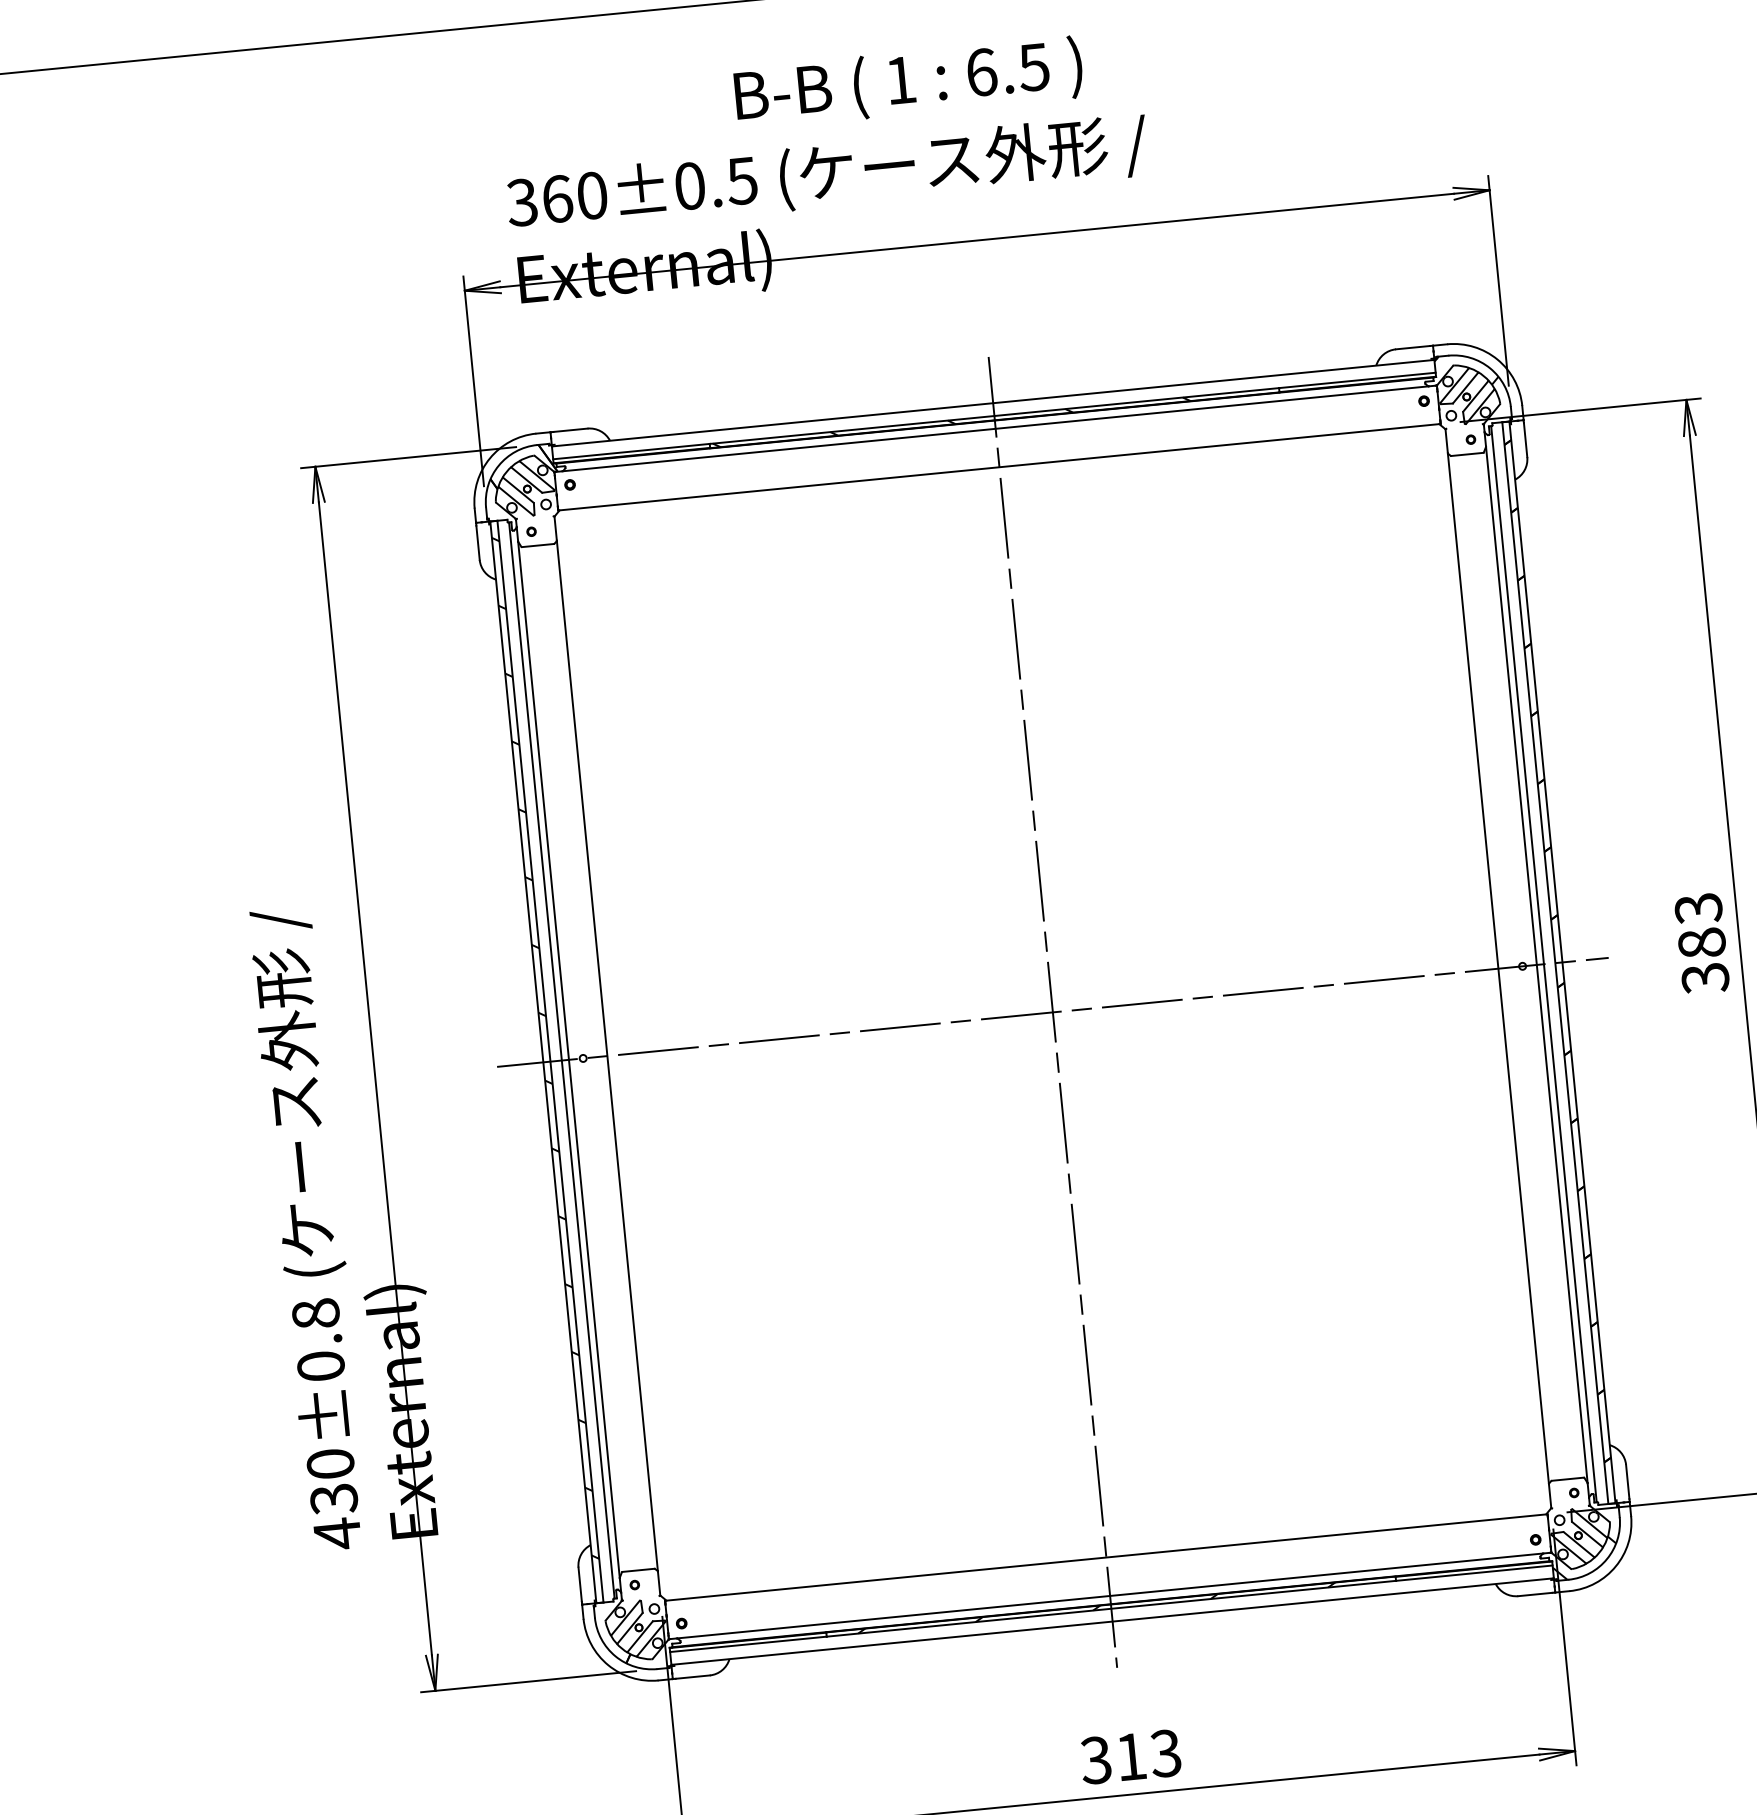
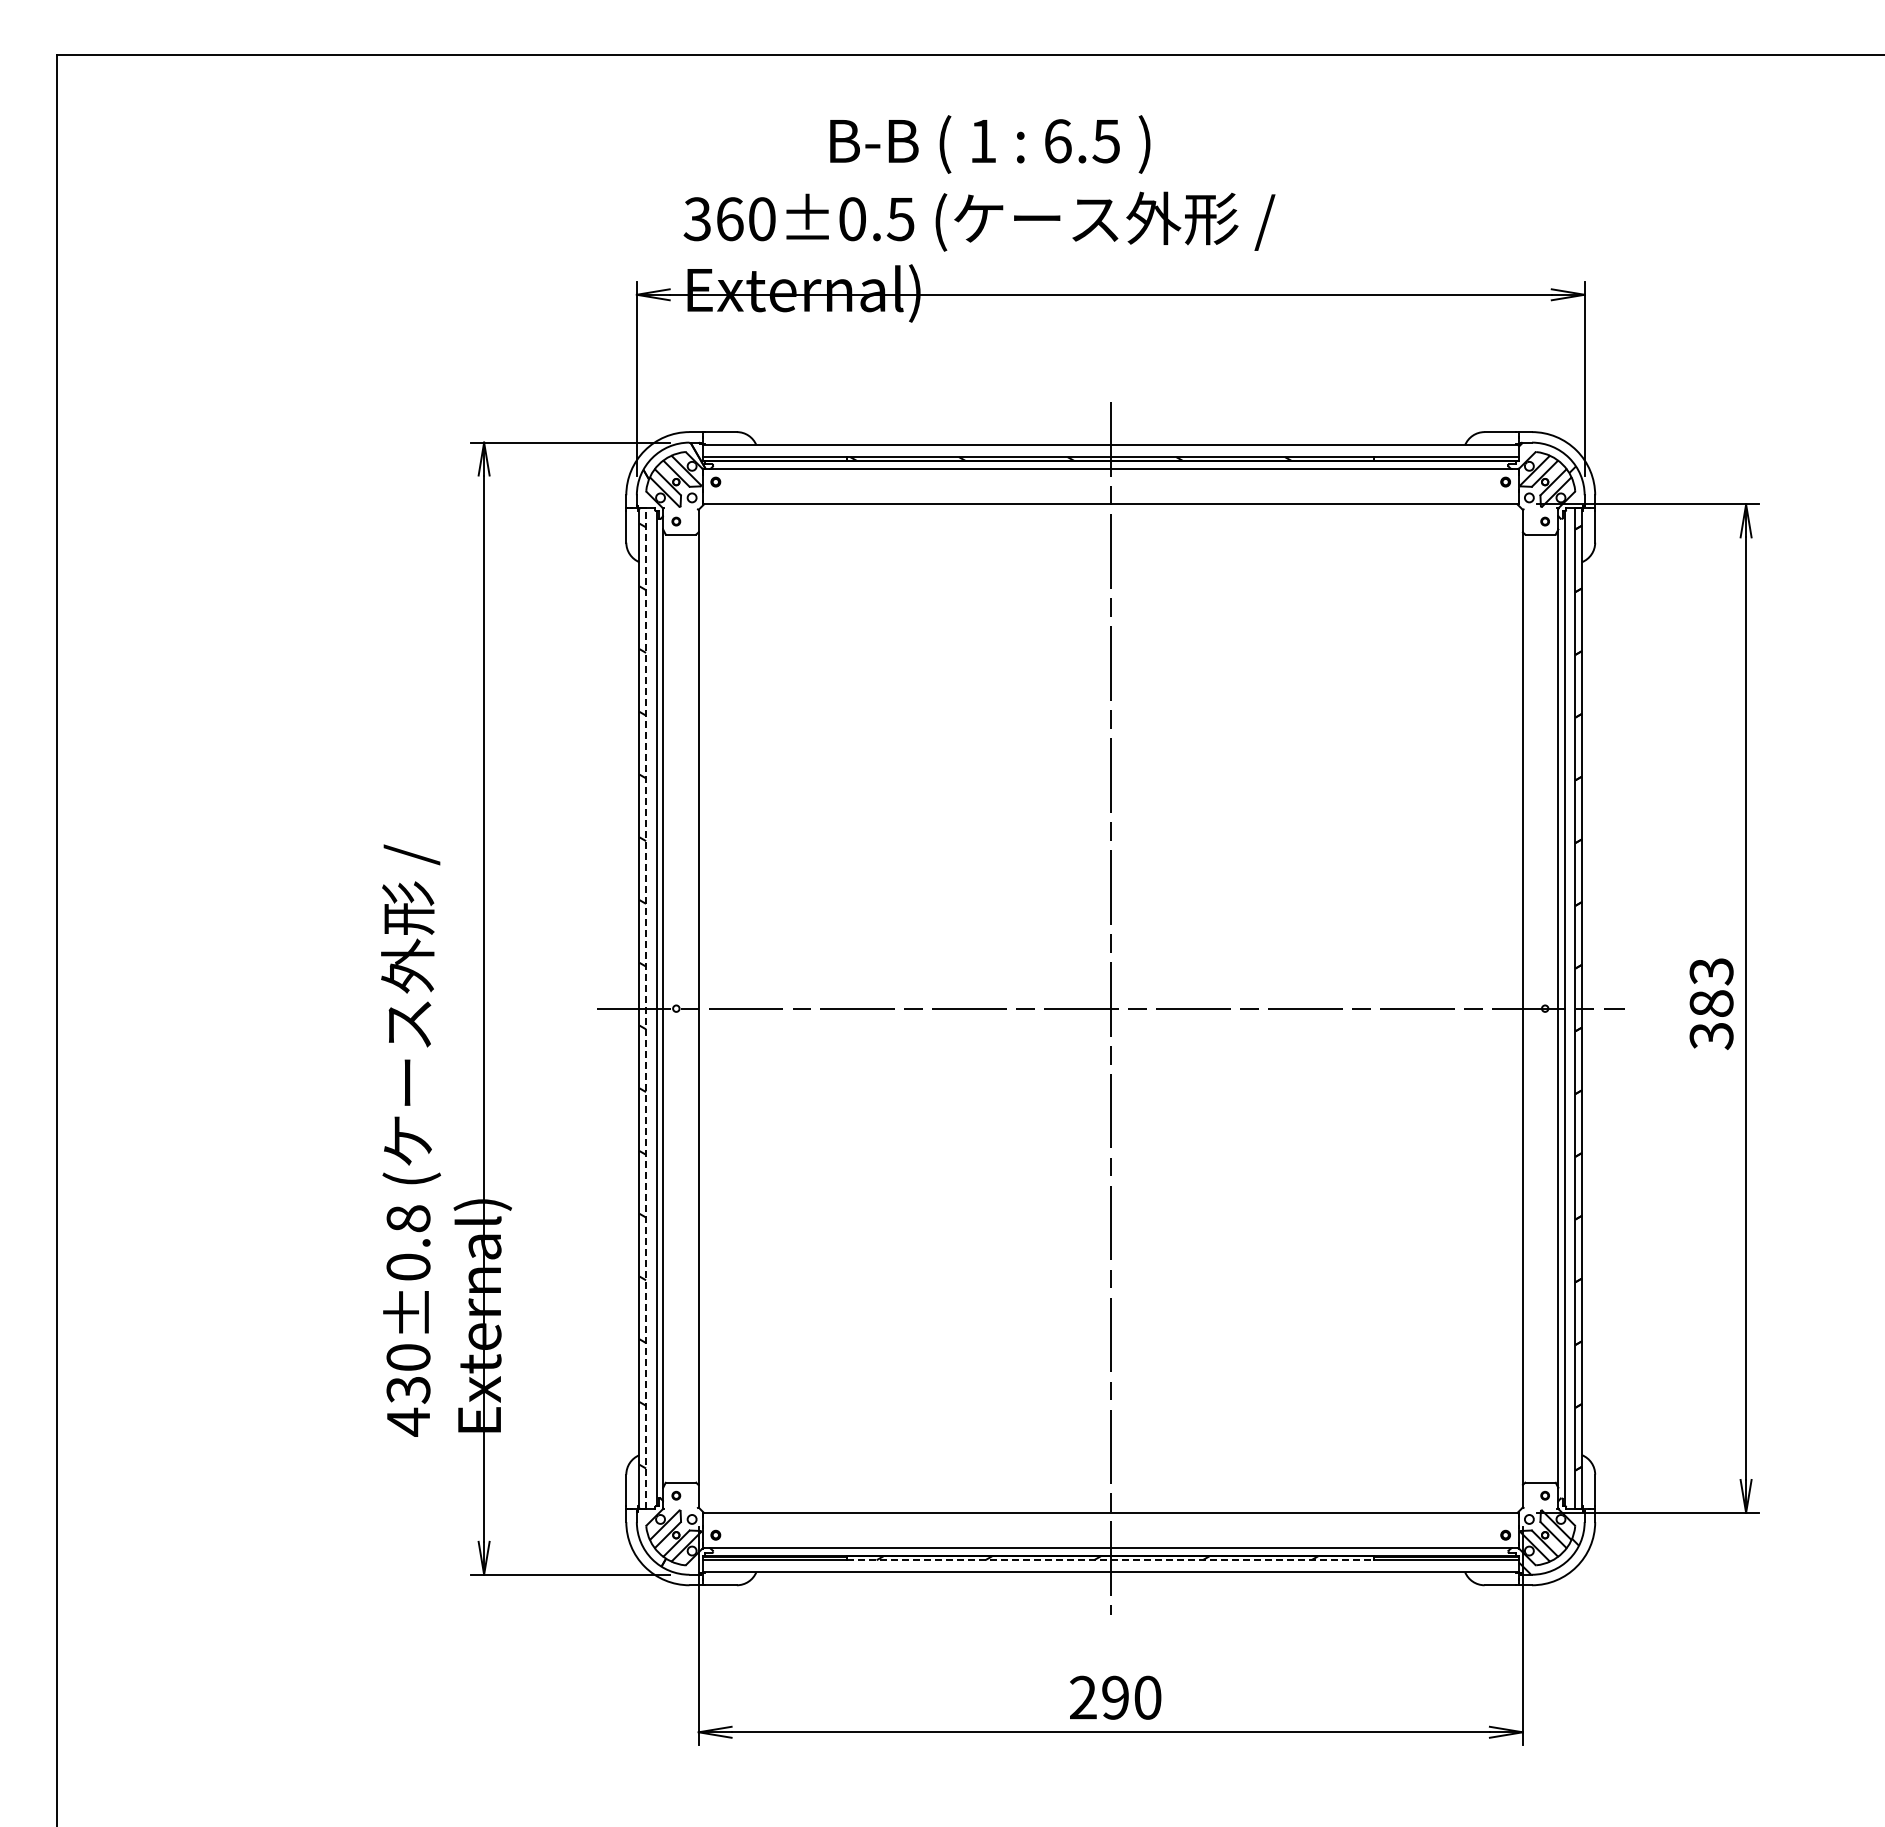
text: (909, 83) -> (990, 144), moved
line: (550, 1061) -> (646, 1008), solid -> dashed
line: (1112, 1608) -> (1111, 1560), solid -> dashed
text: (1131, 1756) -> (1115, 1697), 313 -> 290

